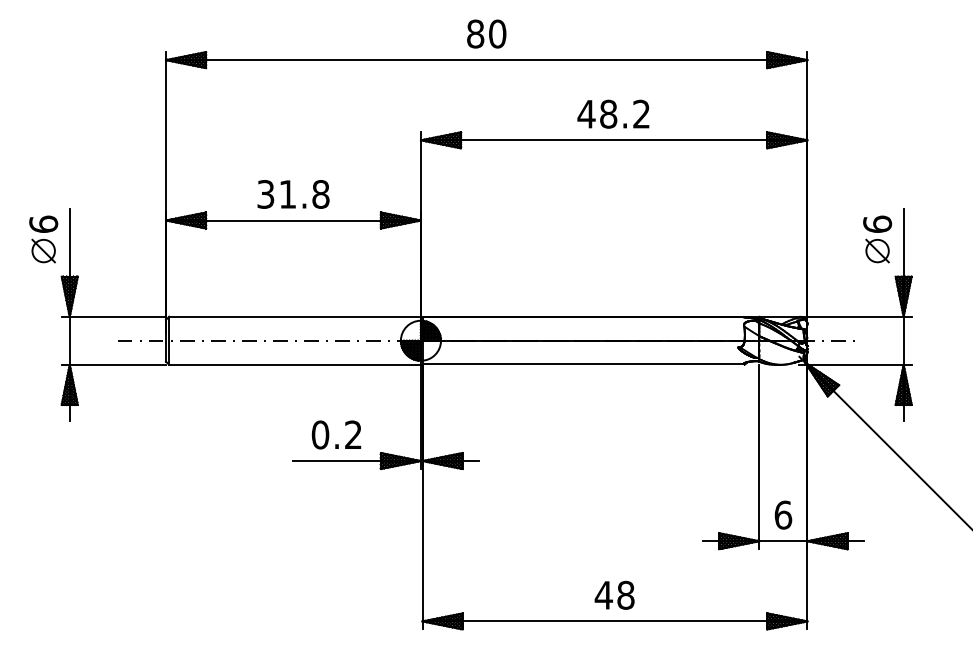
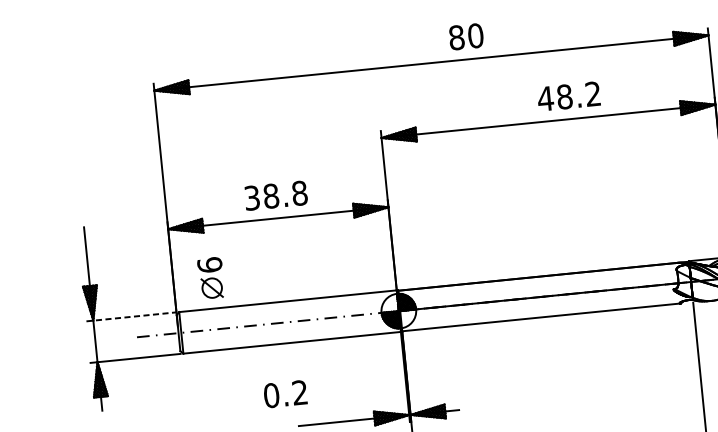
text: (486, 33) -> (466, 36), moved
text: (613, 113) -> (568, 95), moved
text: (287, 194) -> (270, 196), 31.8 -> 38.8
part: (43, 239) -> (211, 278), moved
line: (114, 316) -> (131, 316), solid -> dashed
text: (336, 434) -> (285, 393), moved

